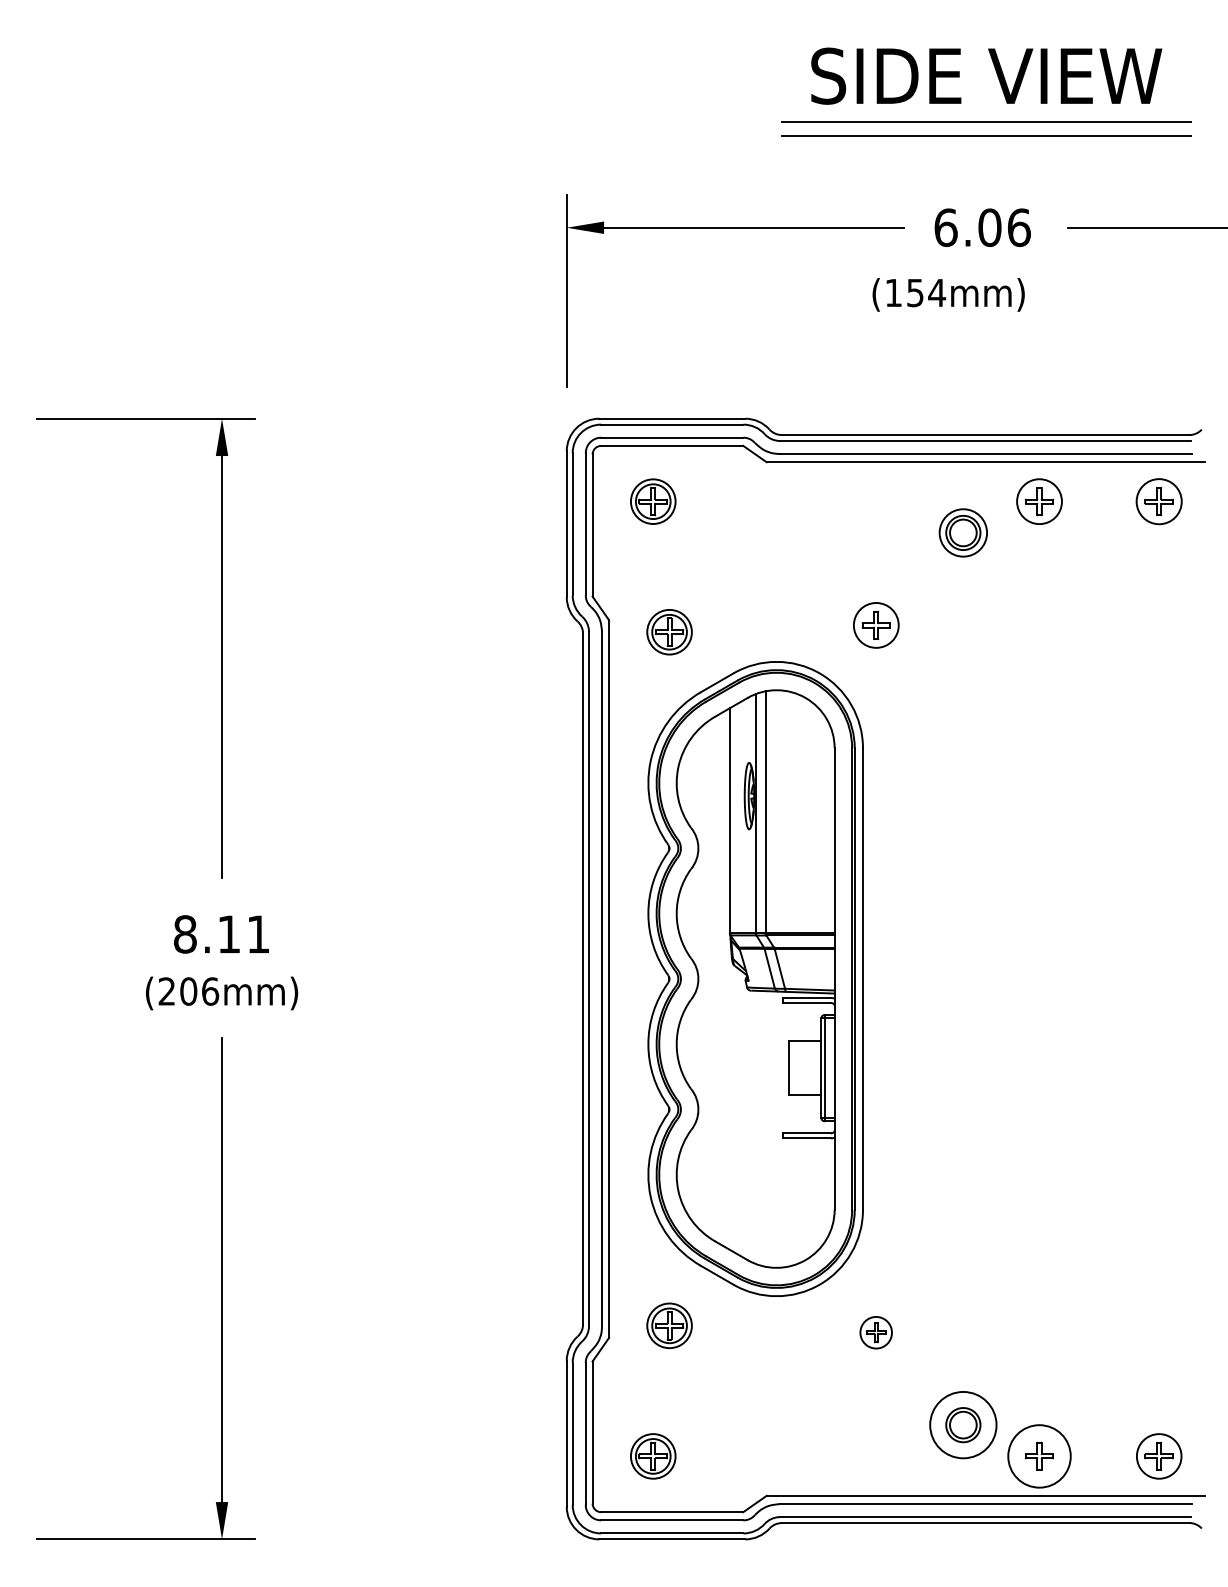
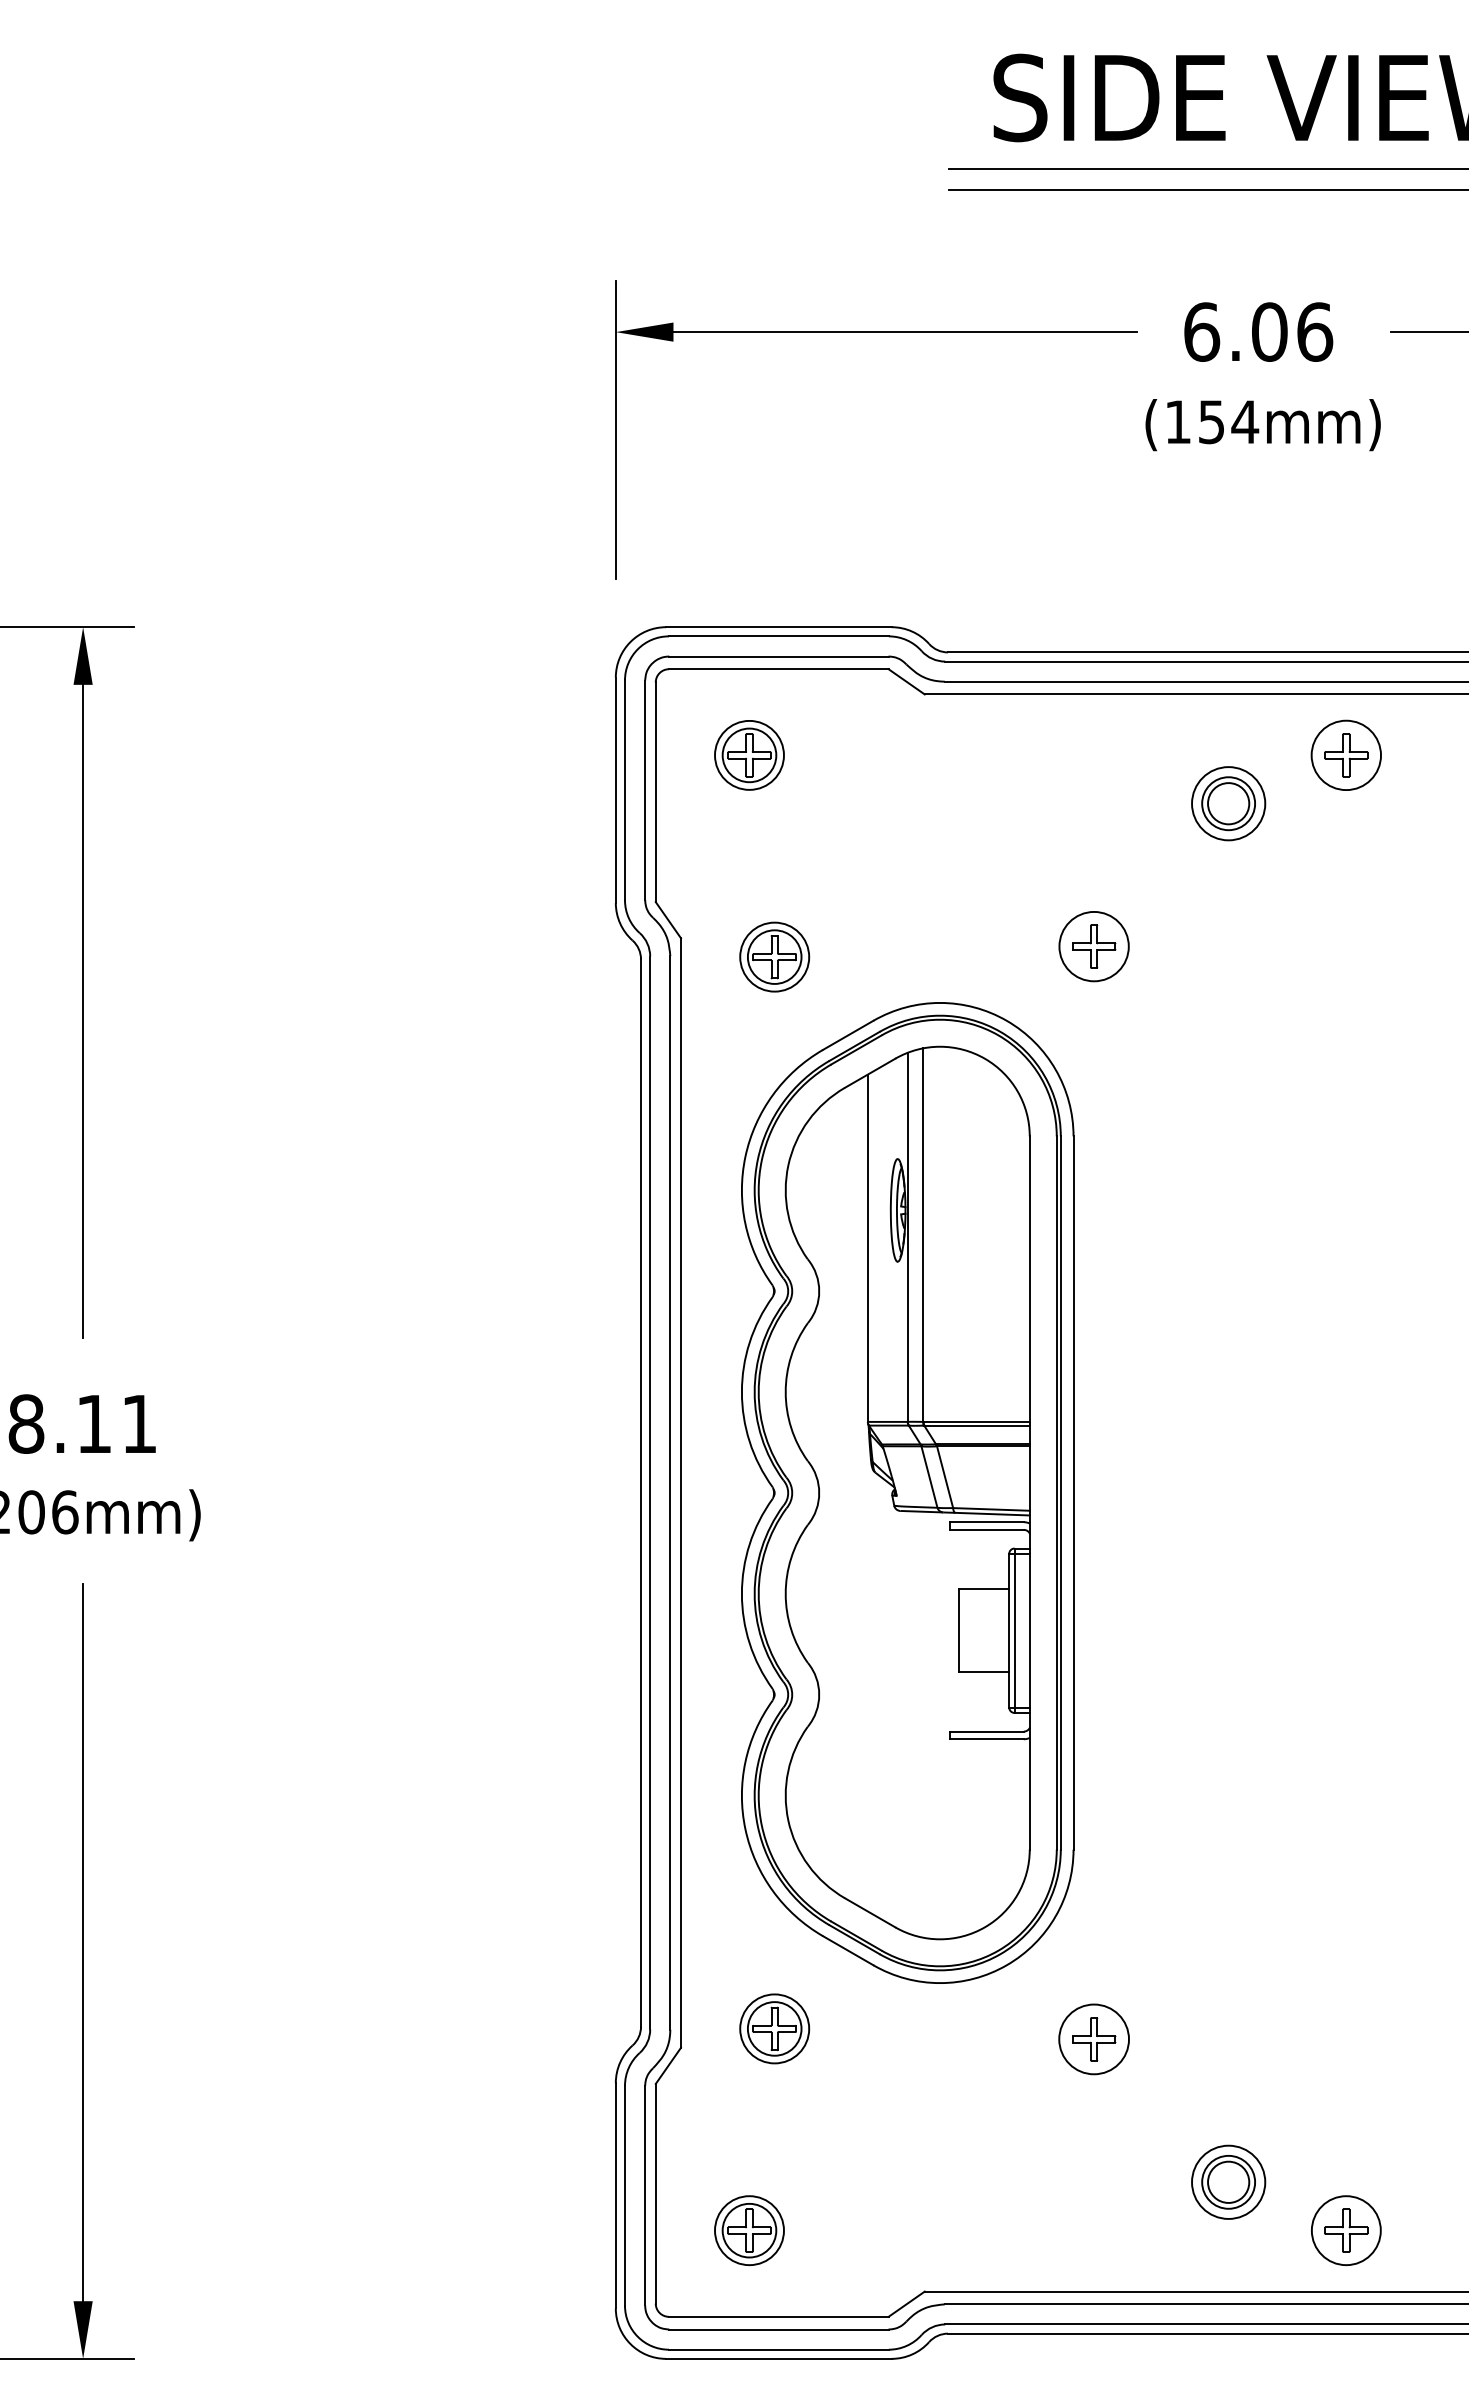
text: (948, 294) -> (1262, 424), moved
part: (875, 1332) -> (1092, 2039), size x1.43
circle: (963, 1424) -> (1228, 2181), size x0.71
circle: (1039, 1456) -> (1346, 2230), size x0.71

